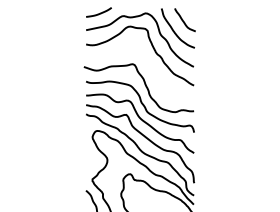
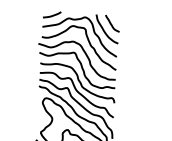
curve: (149, 66) -> (85, 54), added

